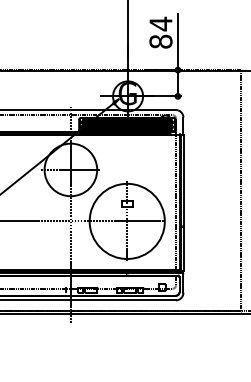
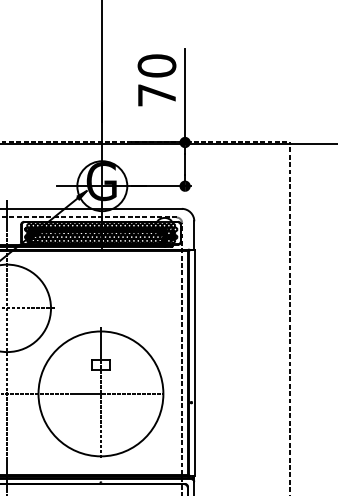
text: (160, 32) -> (156, 79), 84 -> 70

